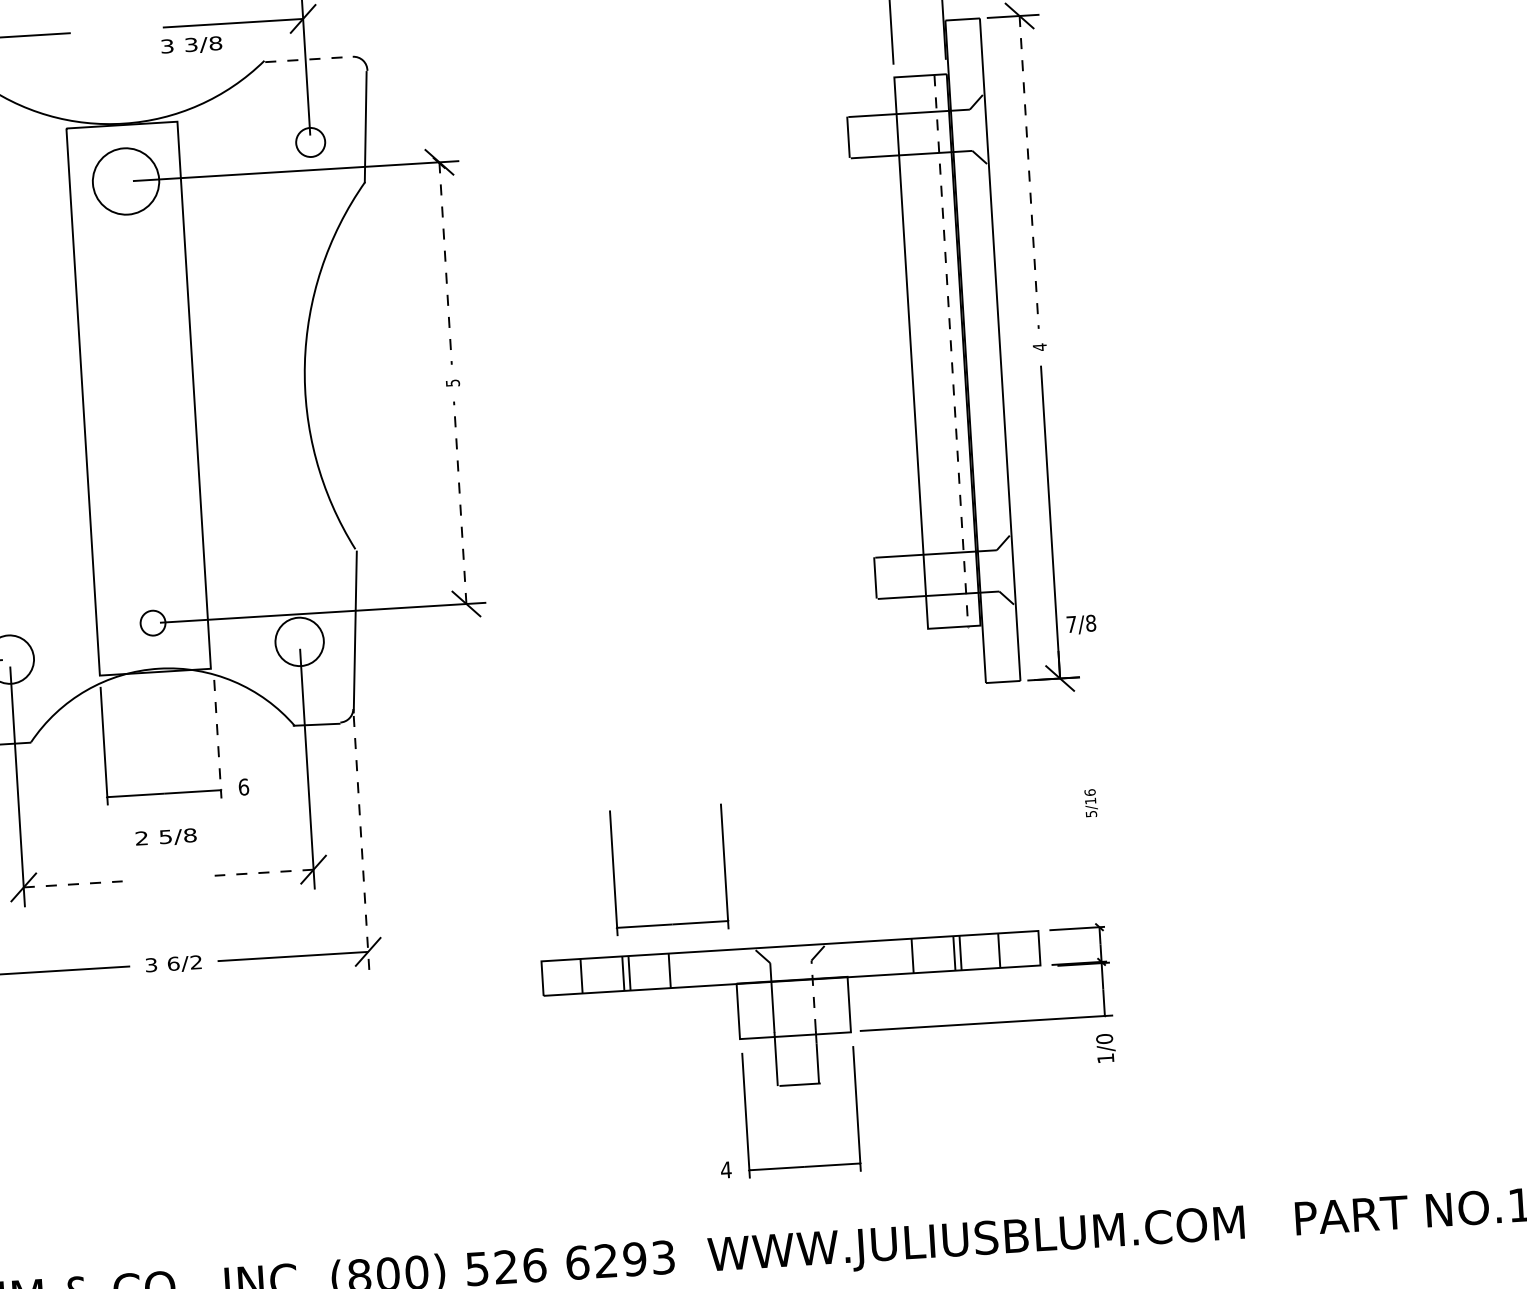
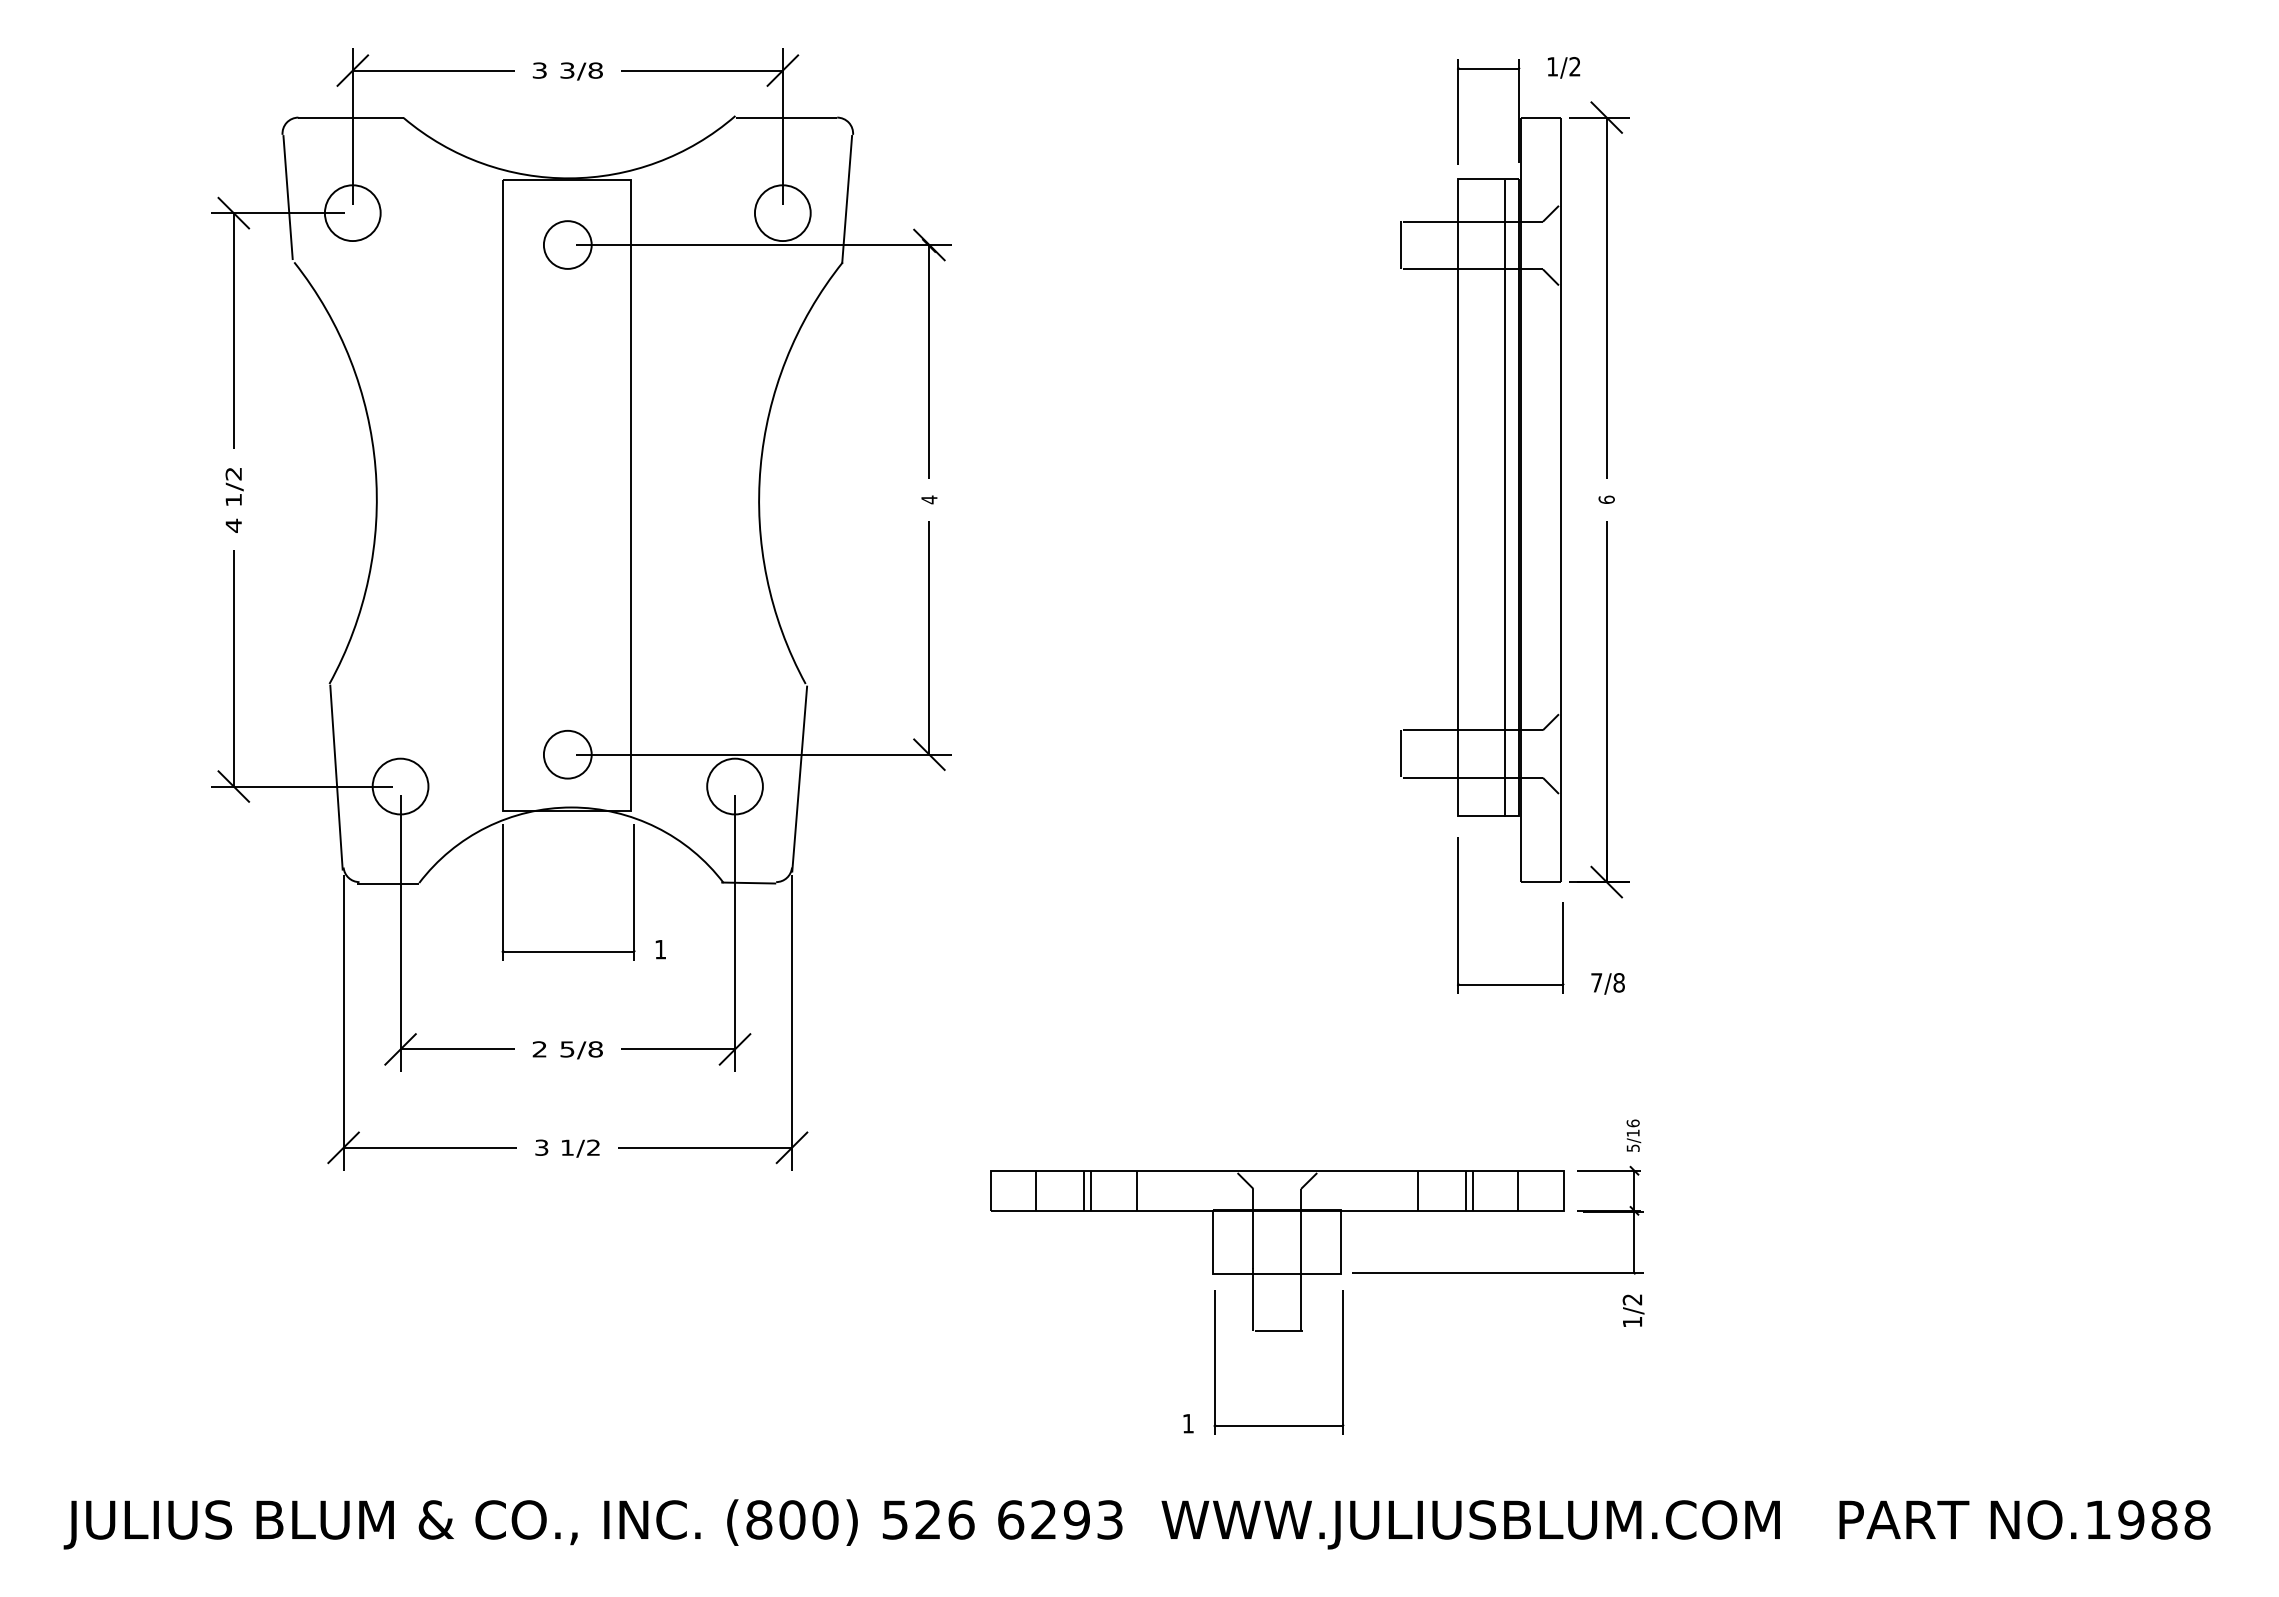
text: (191, 45) -> (567, 71), moved
line: (309, 59) -> (787, 117), dashed -> solid
circle: (310, 142) -> (782, 213), size x1.67
line: (1028, 172) -> (1606, 298), dashed -> solid
circle: (125, 181) -> (567, 244), size x0.62
line: (445, 263) -> (929, 361), dashed -> solid
text: (1039, 346) -> (1606, 499), 4 -> 6
line: (951, 351) -> (1504, 498), dashed -> solid
text: (452, 382) -> (929, 499), 5 -> 4
line: (460, 502) -> (929, 637), dashed -> solid
circle: (152, 623) -> (567, 754), size x1.67
part: (1080, 624) -> (1607, 983), moved
part: (933, 715) -> (1458, 915), added
line: (218, 739) -> (634, 893), dashed -> solid
text: (243, 787) -> (660, 949), 6 -> 1
text: (1091, 803) -> (1633, 1135), moved
text: (165, 837) -> (567, 1050), moved
line: (362, 844) -> (792, 1023), dashed -> solid
line: (263, 872) -> (677, 1049), dashed -> solid
part: (614, 873) -> (1080, 1074), removed
line: (73, 884) -> (458, 1049), dashed -> solid
text: (173, 963) -> (567, 1147), 6/2 -> 1/2
line: (813, 994) -> (1301, 1228), dashed -> solid
text: (1104, 1038) -> (1632, 1299), 1/0 -> 1/2
text: (726, 1169) -> (1188, 1423), 4 -> 1

